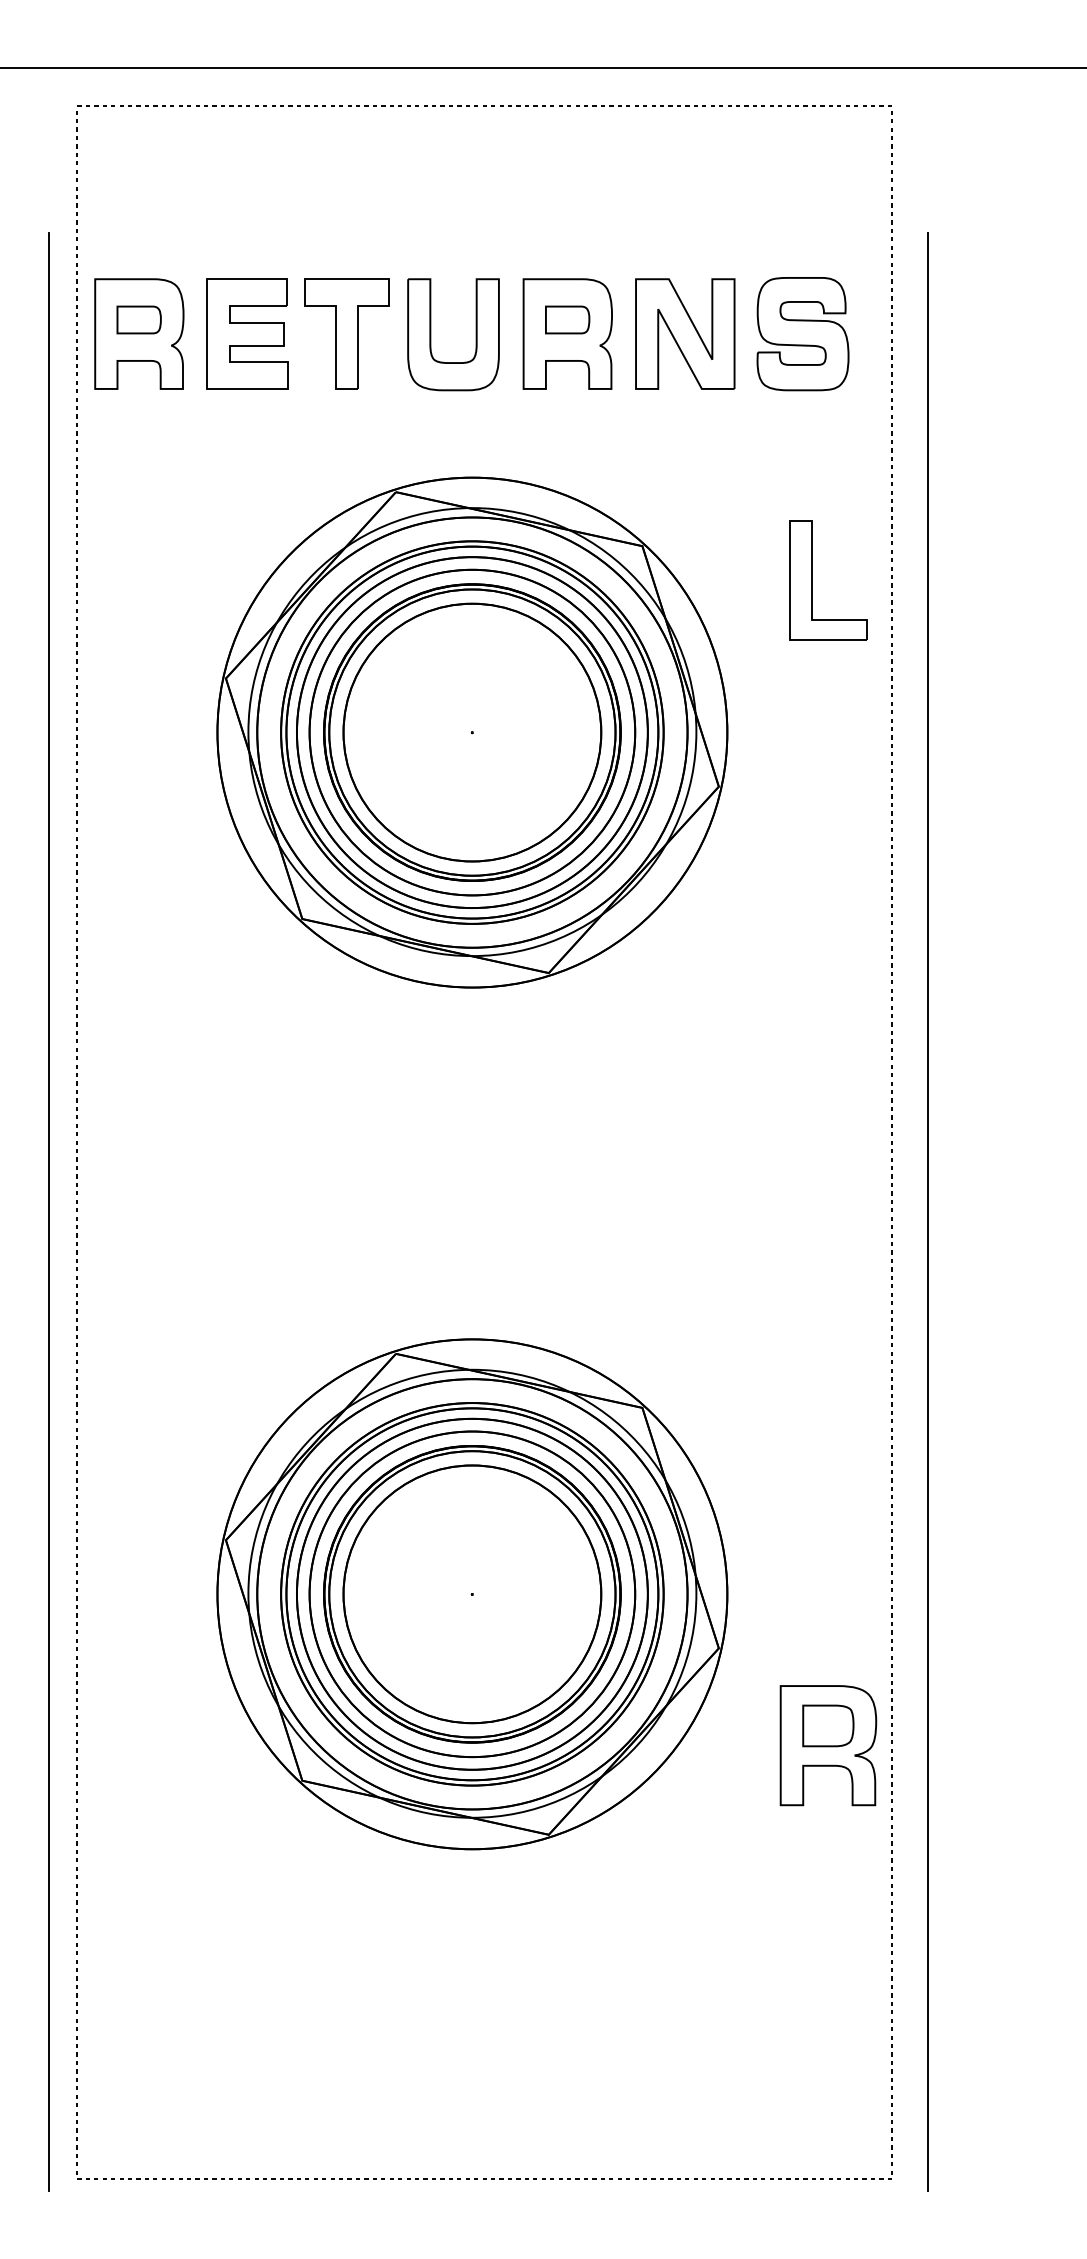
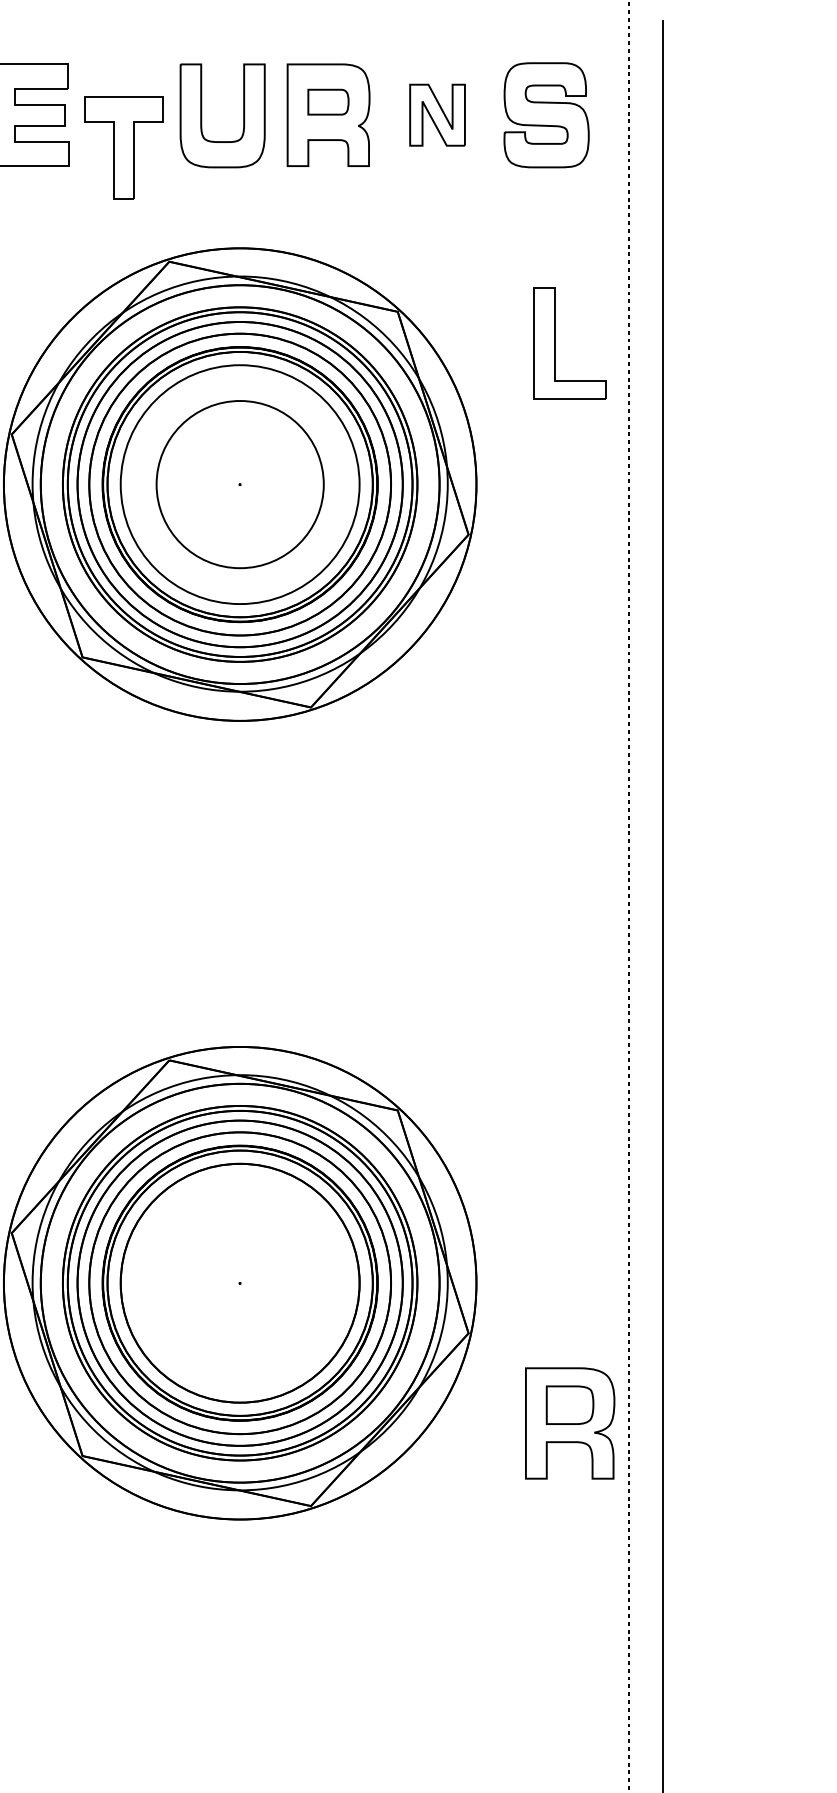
part: (346, 333) -> (123, 147), moved
part: (685, 333) -> (437, 114), size x0.6
circle: (472, 732) -> (240, 484), size x0.7

